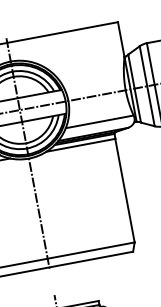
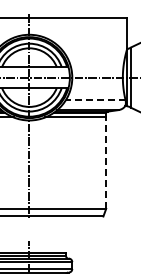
line: (99, 122) -> (95, 100), solid -> dashed
line: (125, 191) -> (106, 163), solid -> dashed

